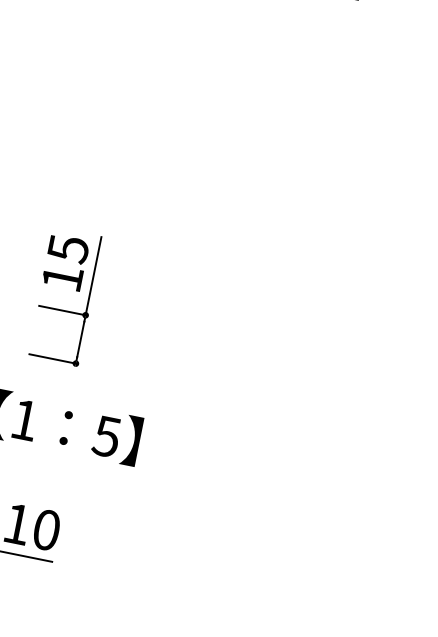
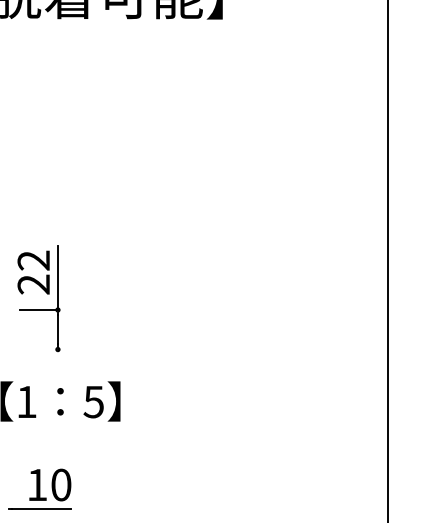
text: (65, 263) -> (33, 272), 15 -> 22
line: (52, 358) -> (38, 349), removed

